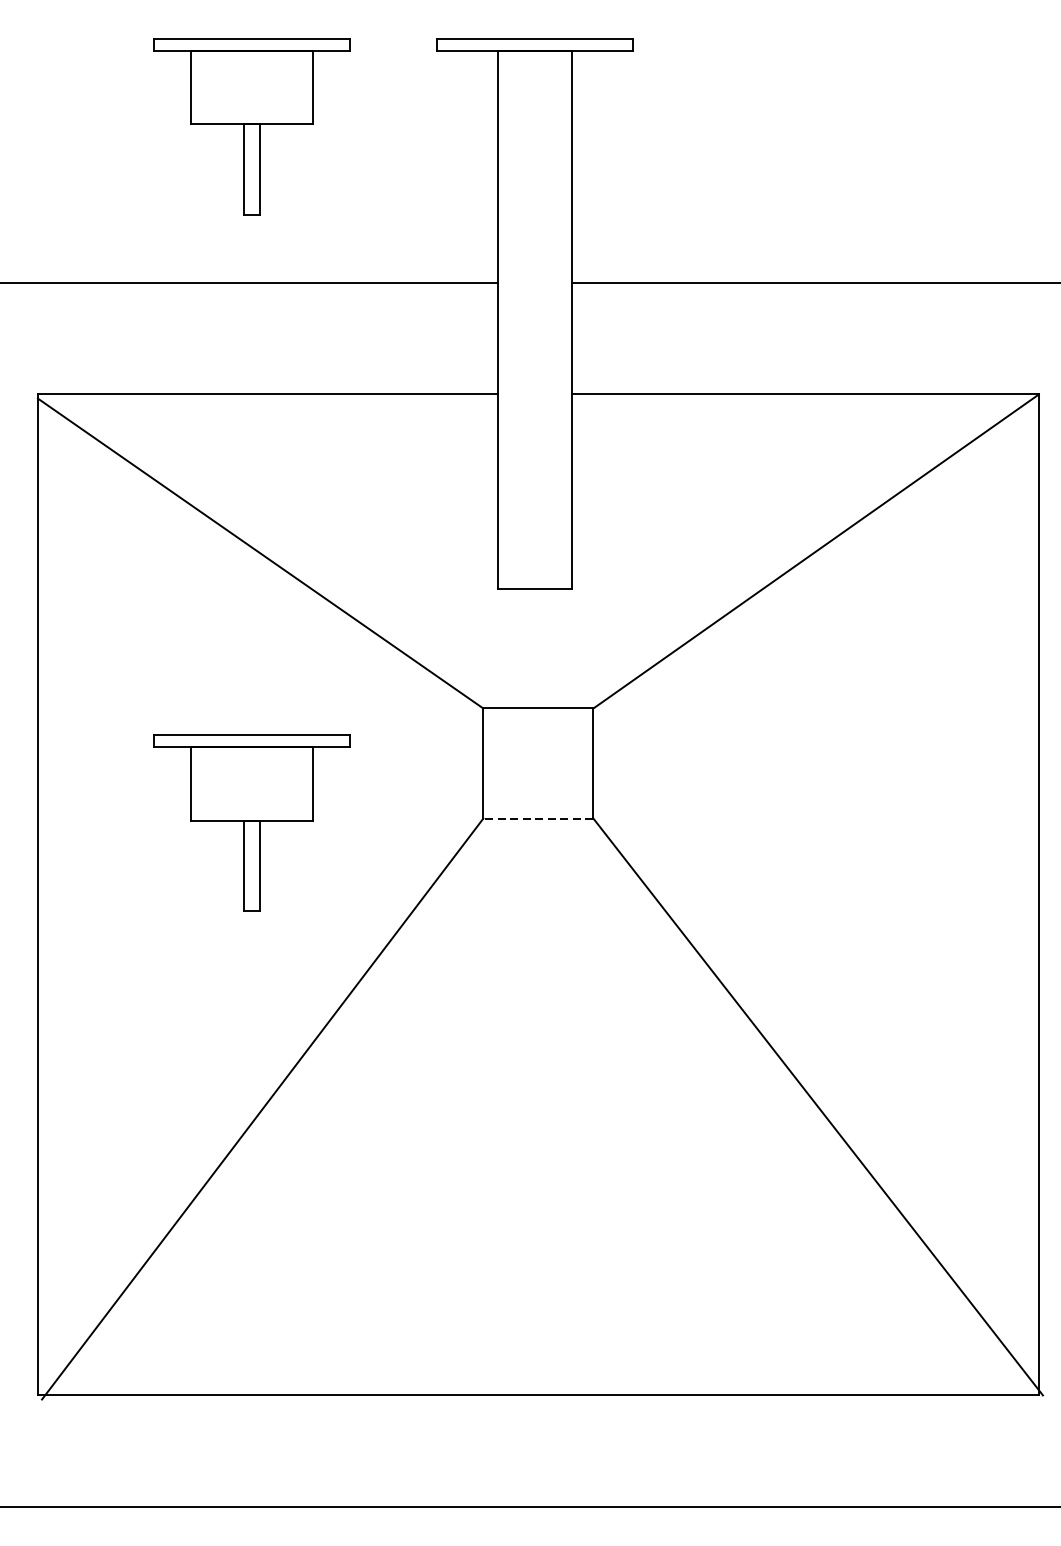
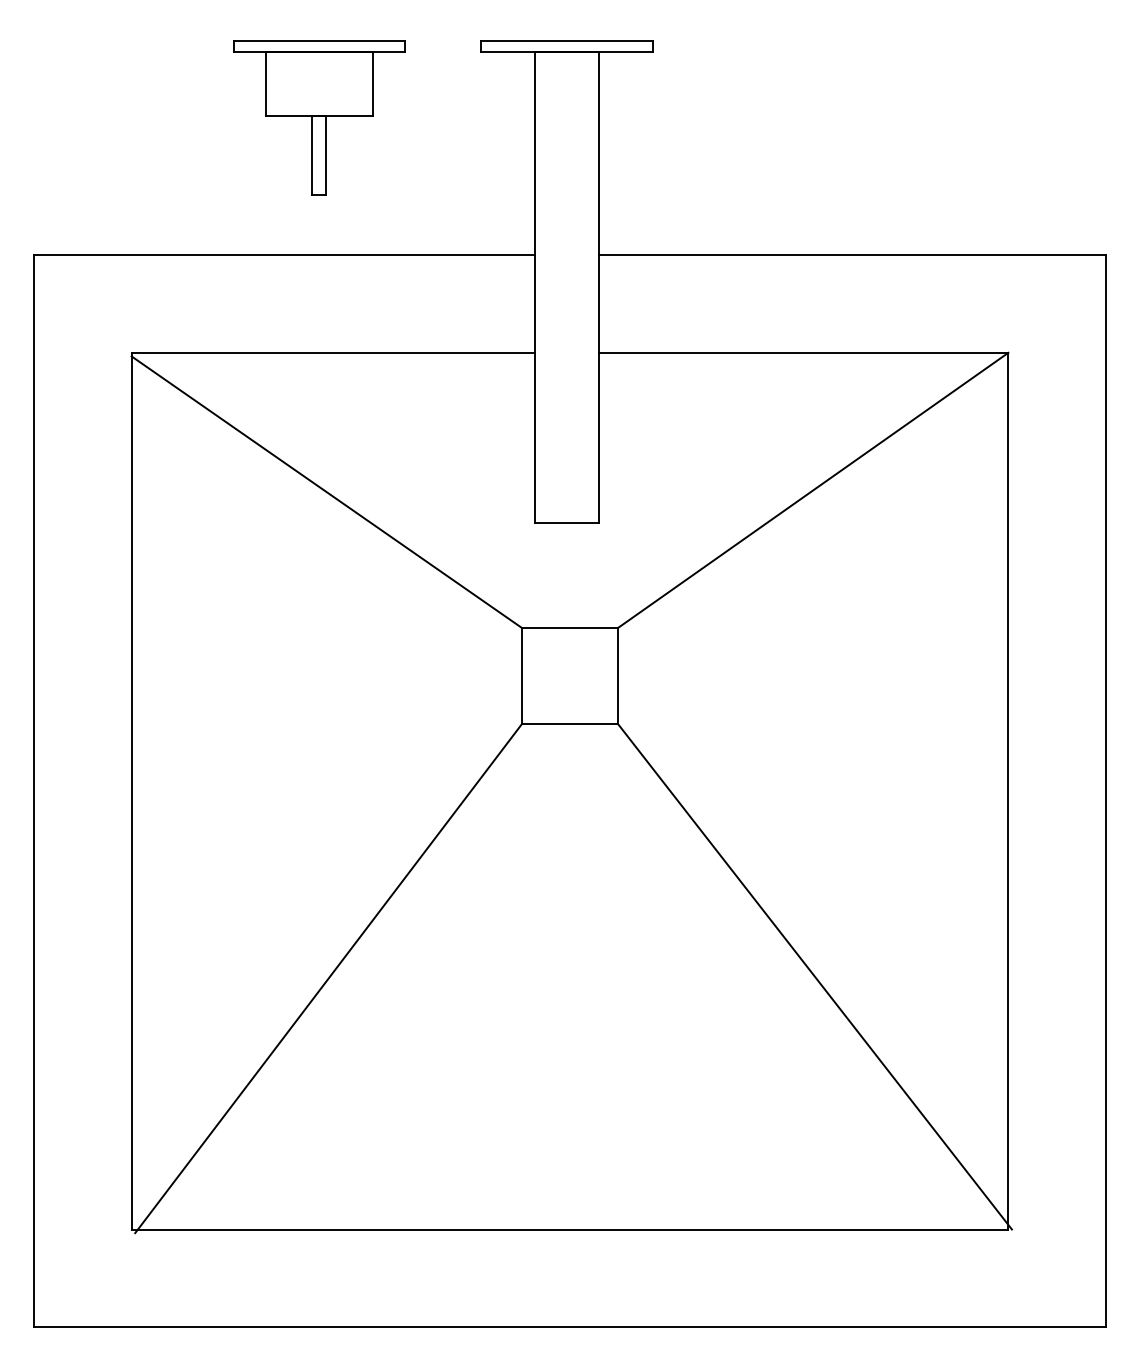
line: (537, 818) -> (569, 724), dashed -> solid
part: (252, 822) -> (319, 727), removed

